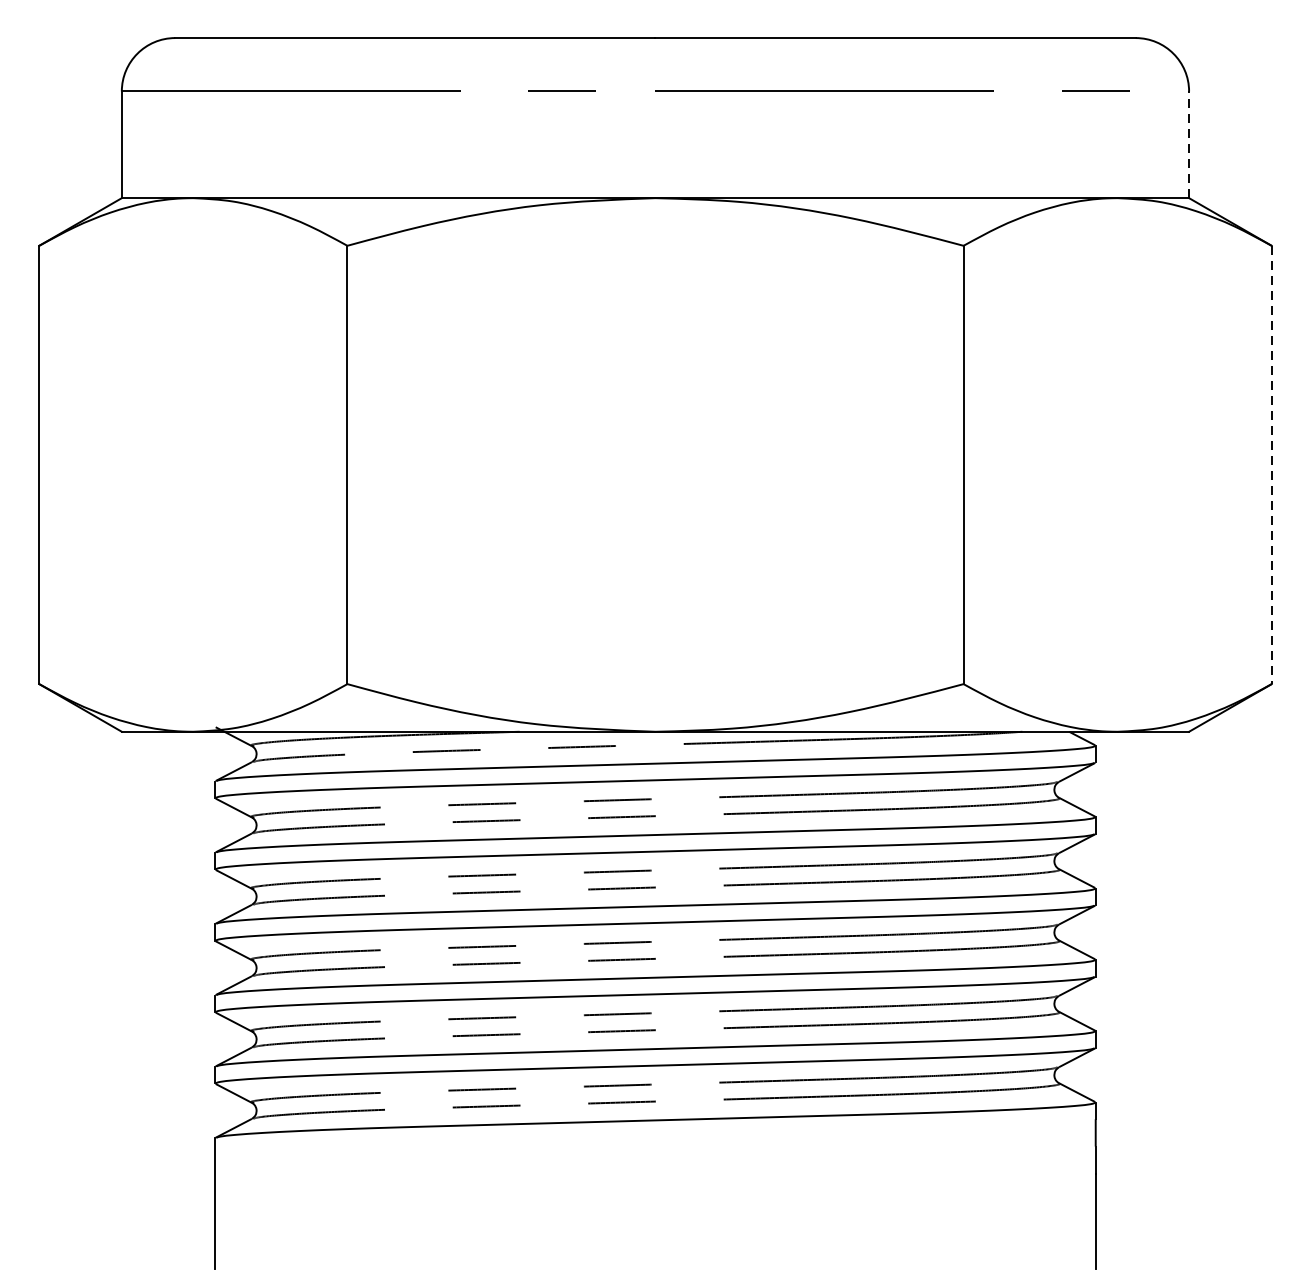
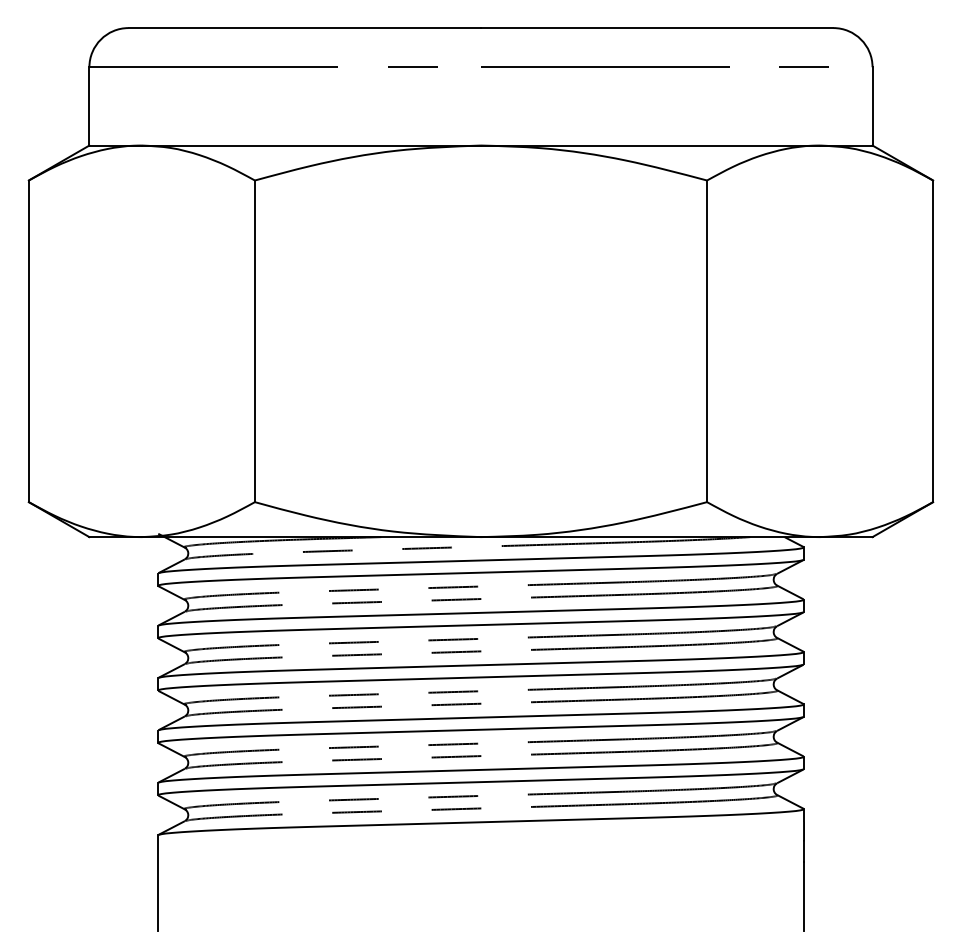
line: (1189, 143) -> (872, 105), dashed -> solid
line: (1272, 465) -> (933, 341), dashed -> solid

